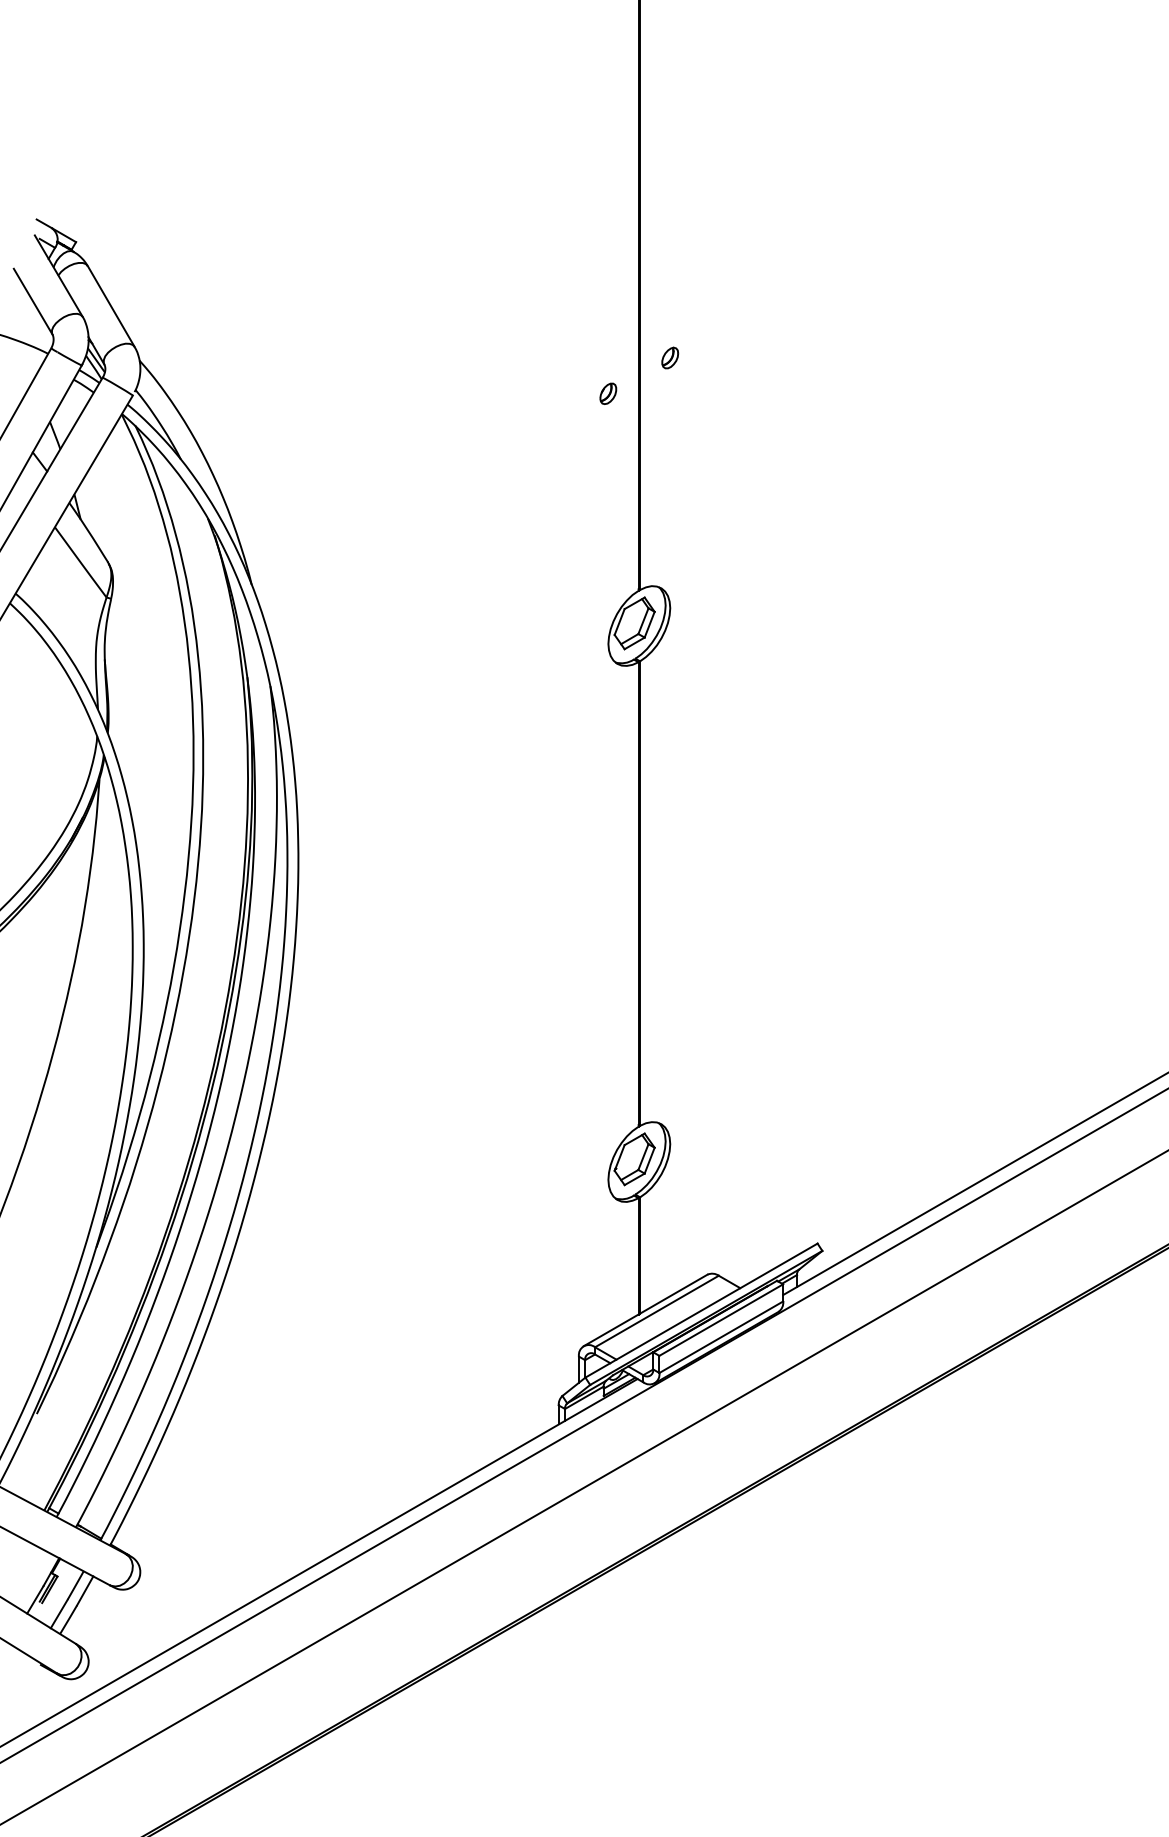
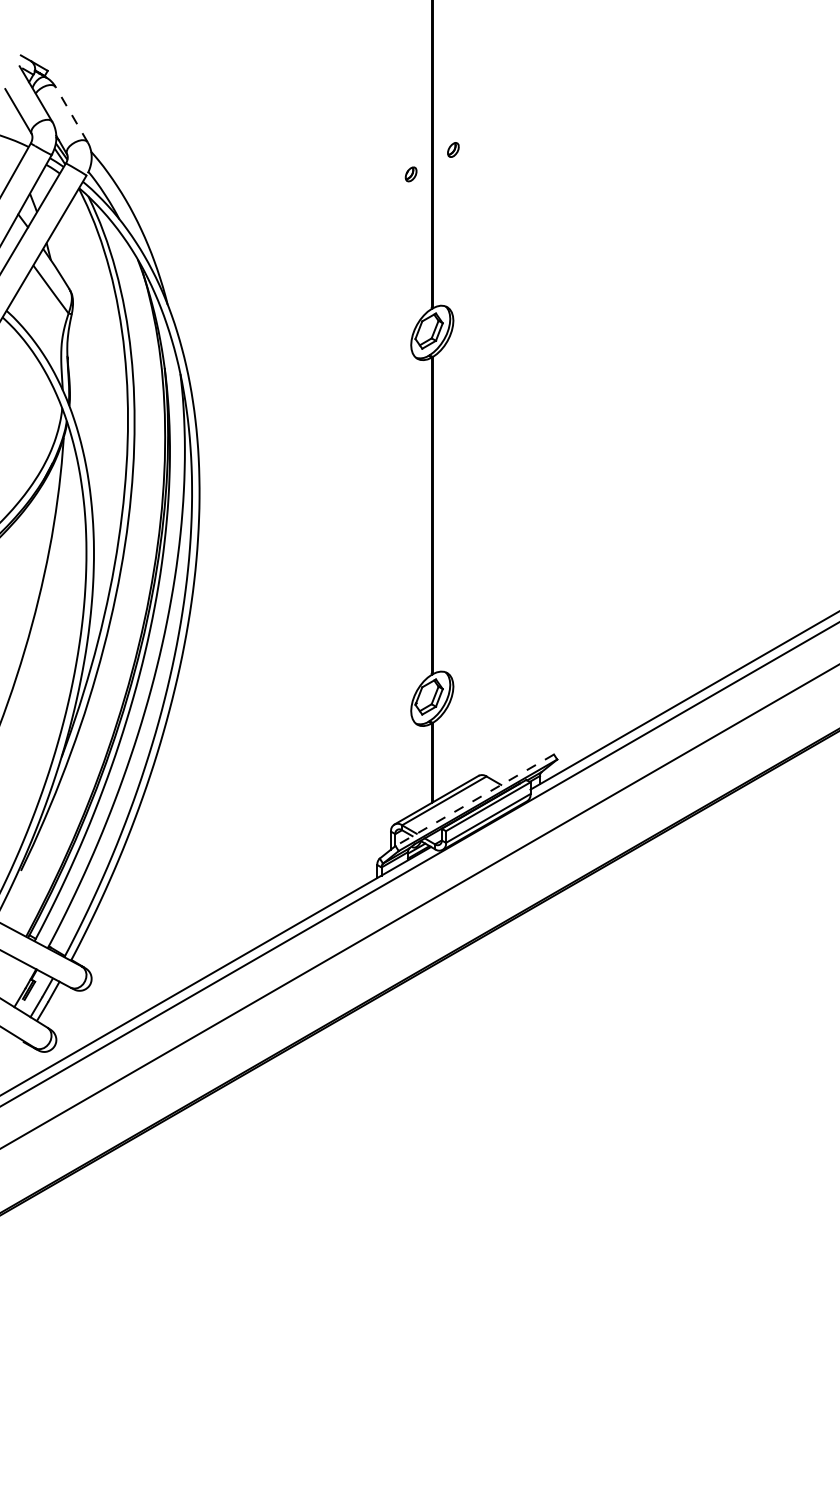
line: (110, 306) -> (71, 114), solid -> dashed
line: (701, 1310) -> (474, 800), solid -> dashed

